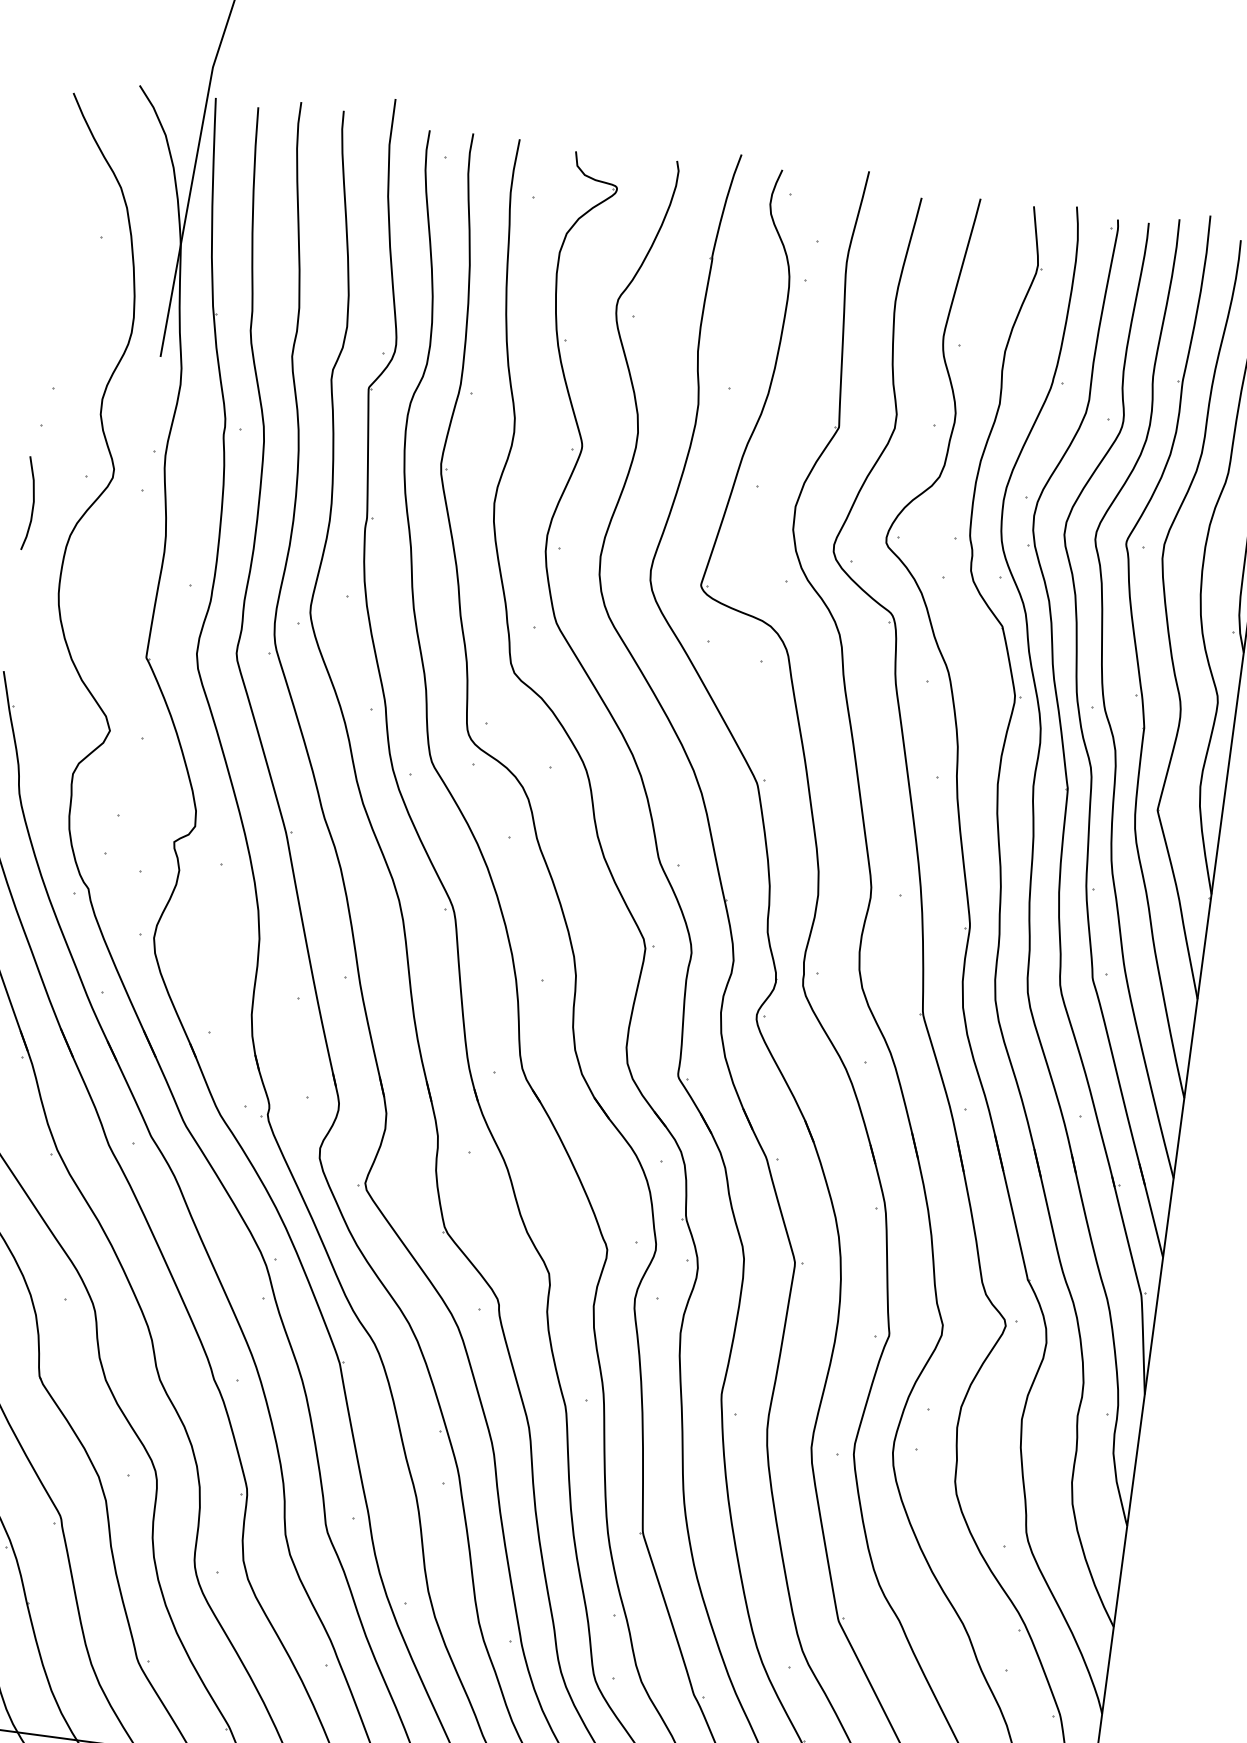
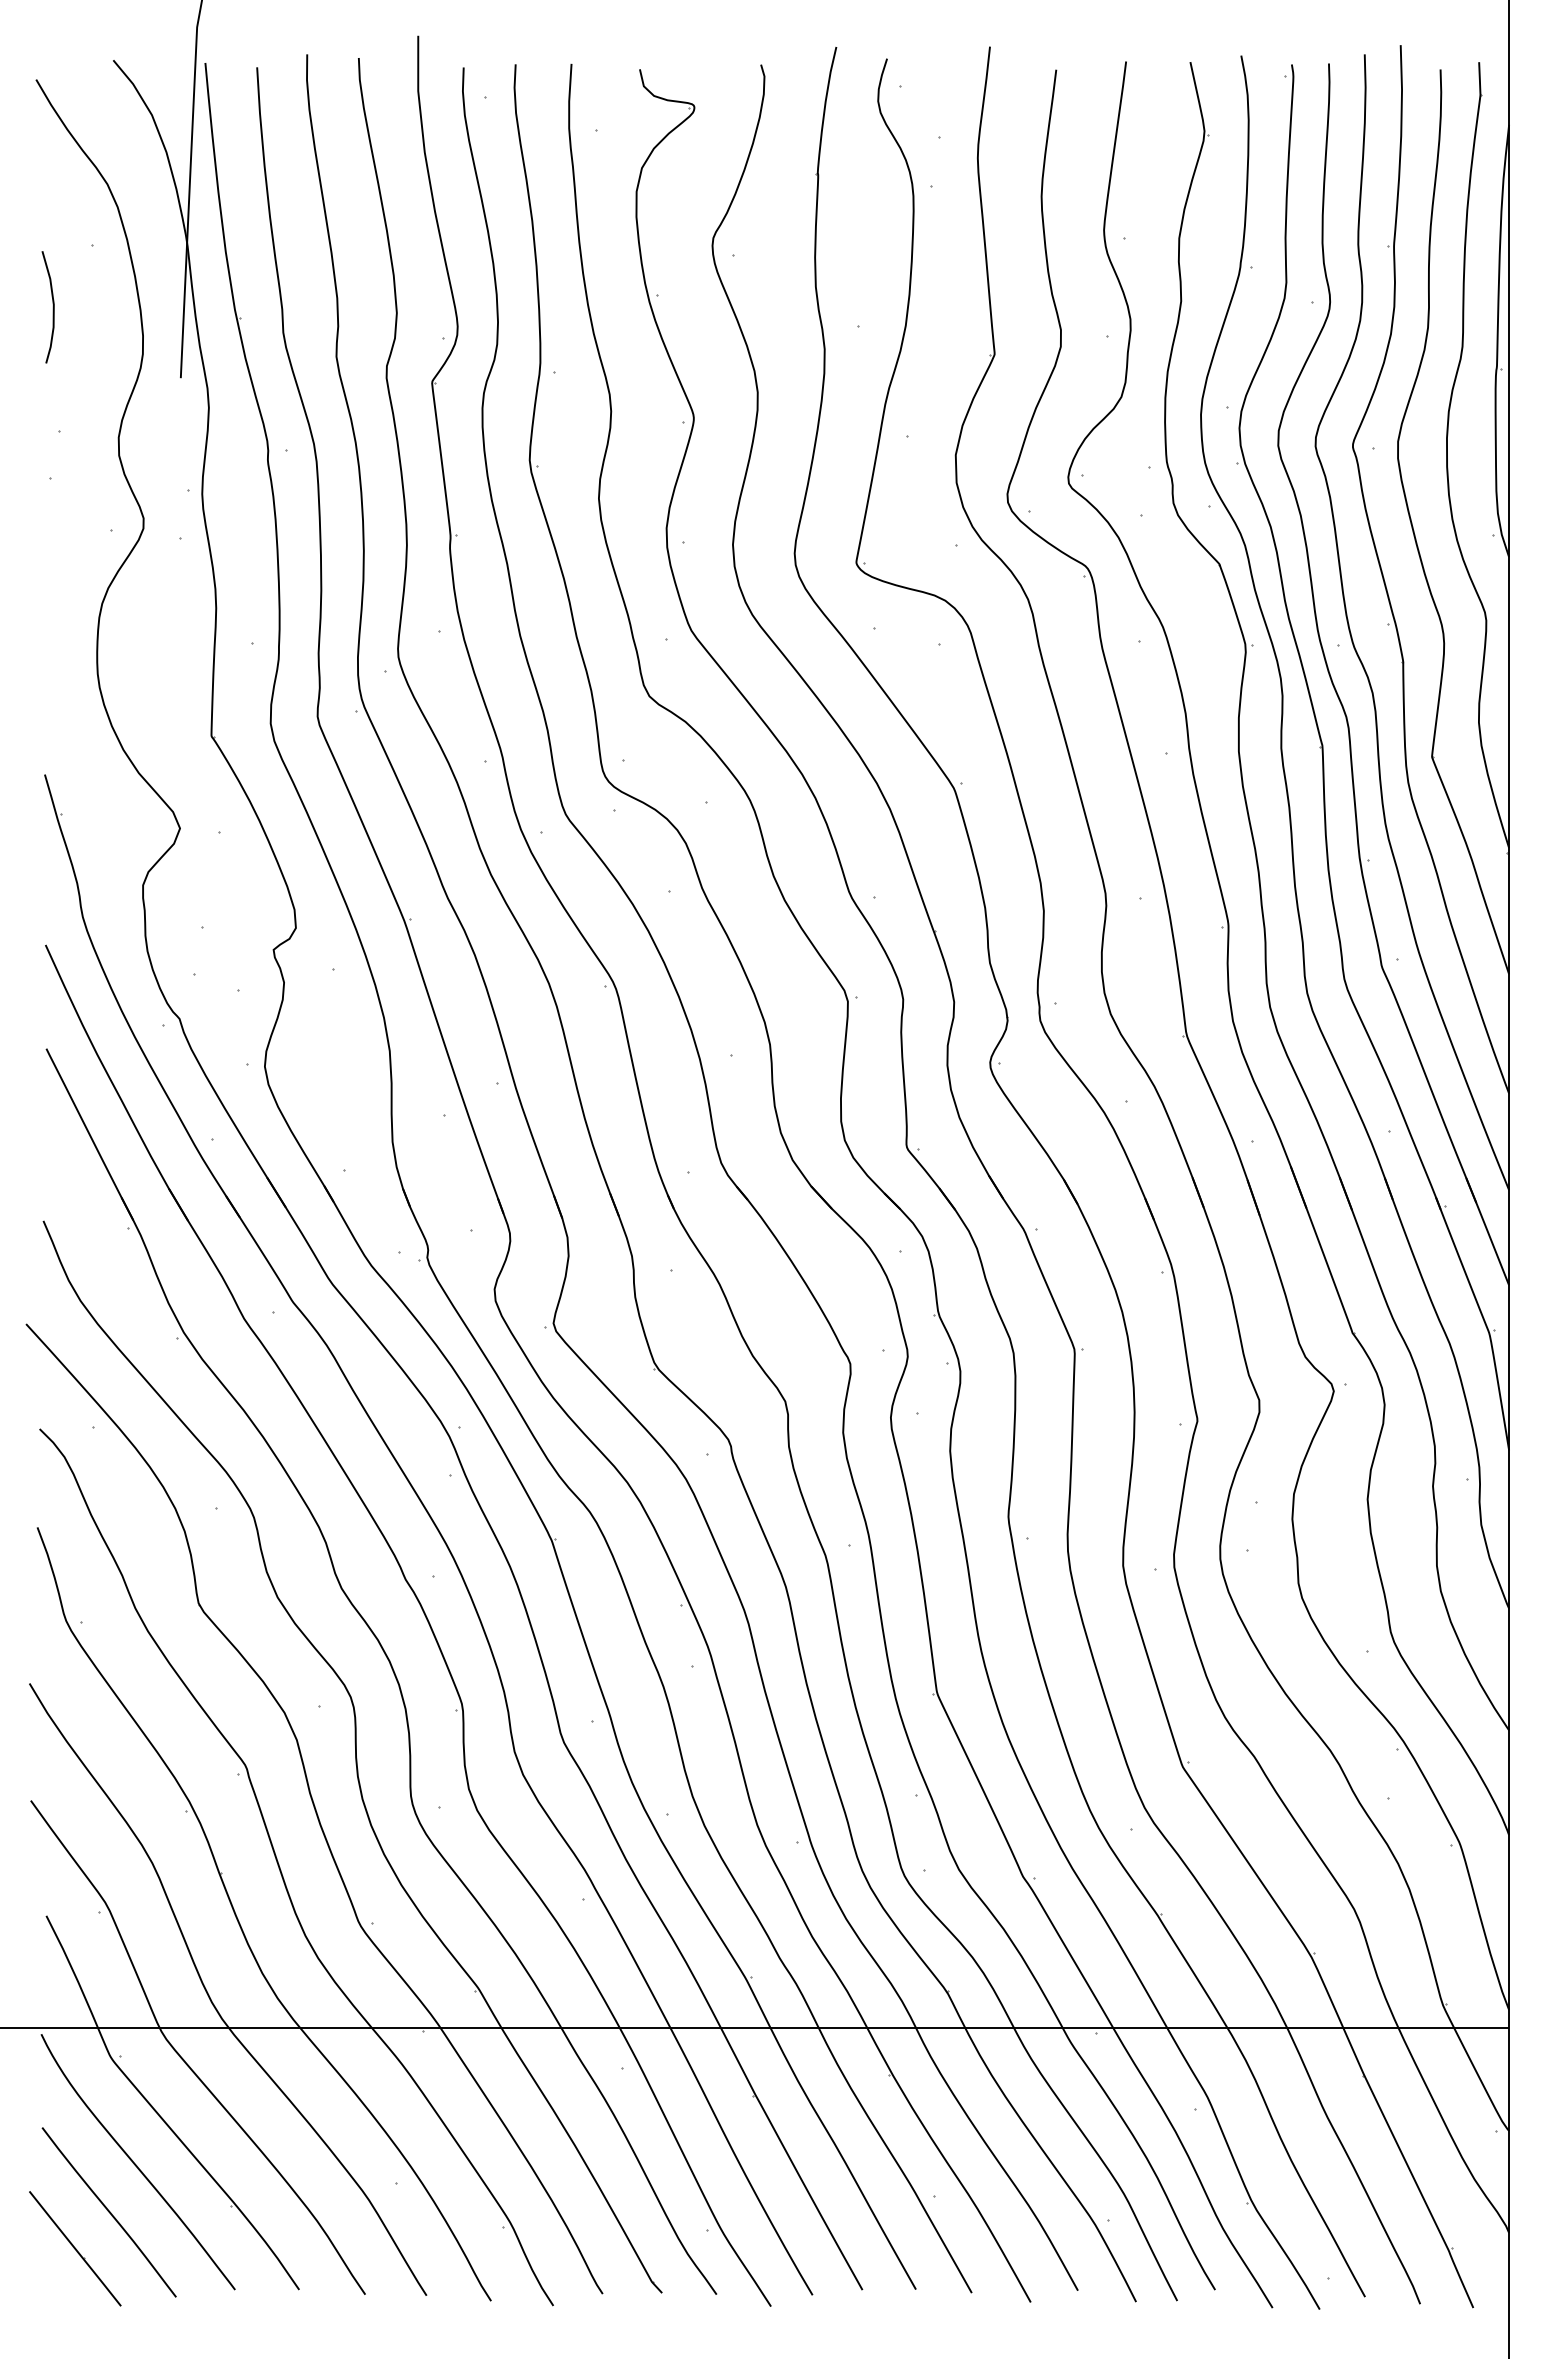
curve: (32, 504) -> (52, 307), moved

